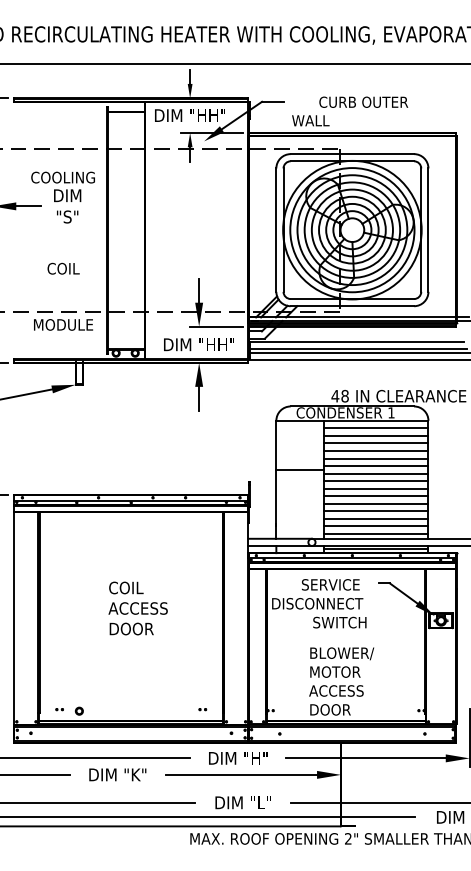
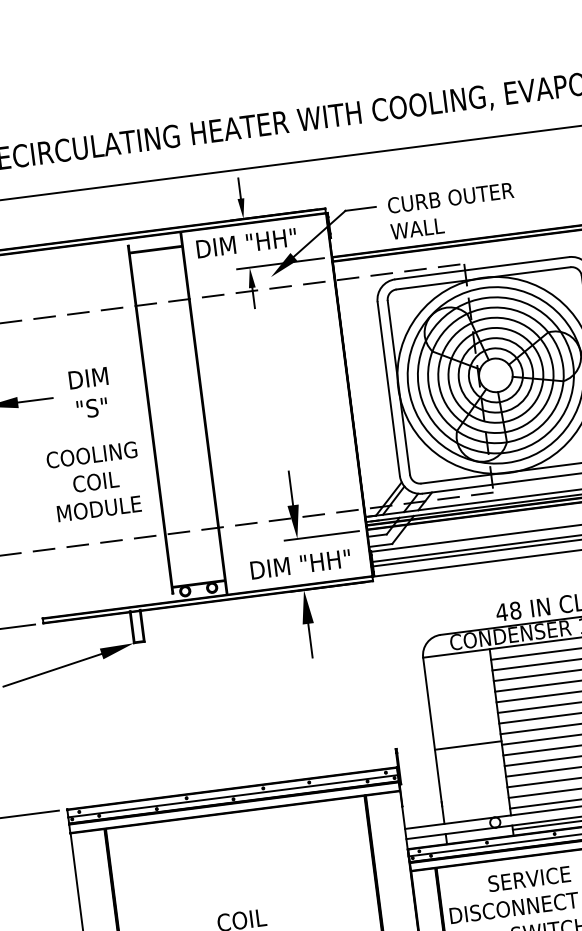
text: (363, 101) -> (450, 196), moved
text: (62, 177) -> (90, 454), moved
text: (63, 324) -> (99, 508), moved
line: (299, 470) -> (467, 746), moved

